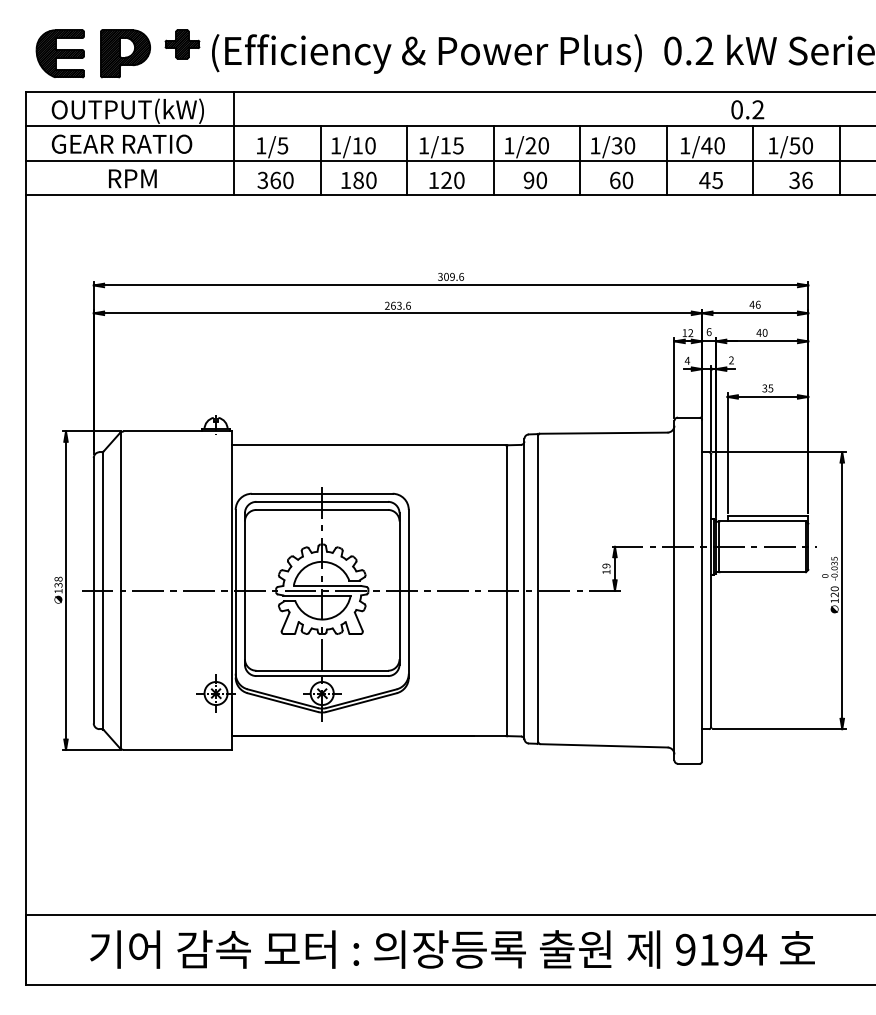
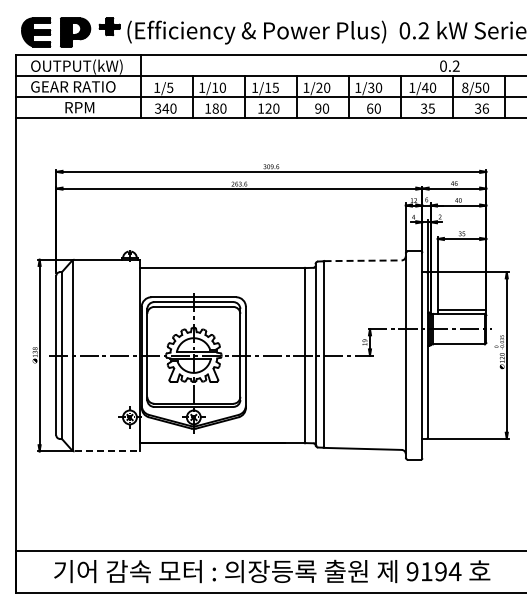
text: (773, 145) -> (465, 87), 1/50 -> 8/50
text: (275, 180) -> (165, 108), 360 -> 340
text: (703, 180) -> (423, 108), 45 -> 35
line: (604, 432) -> (363, 260), solid -> dashed
line: (178, 750) -> (107, 451), solid -> dashed

